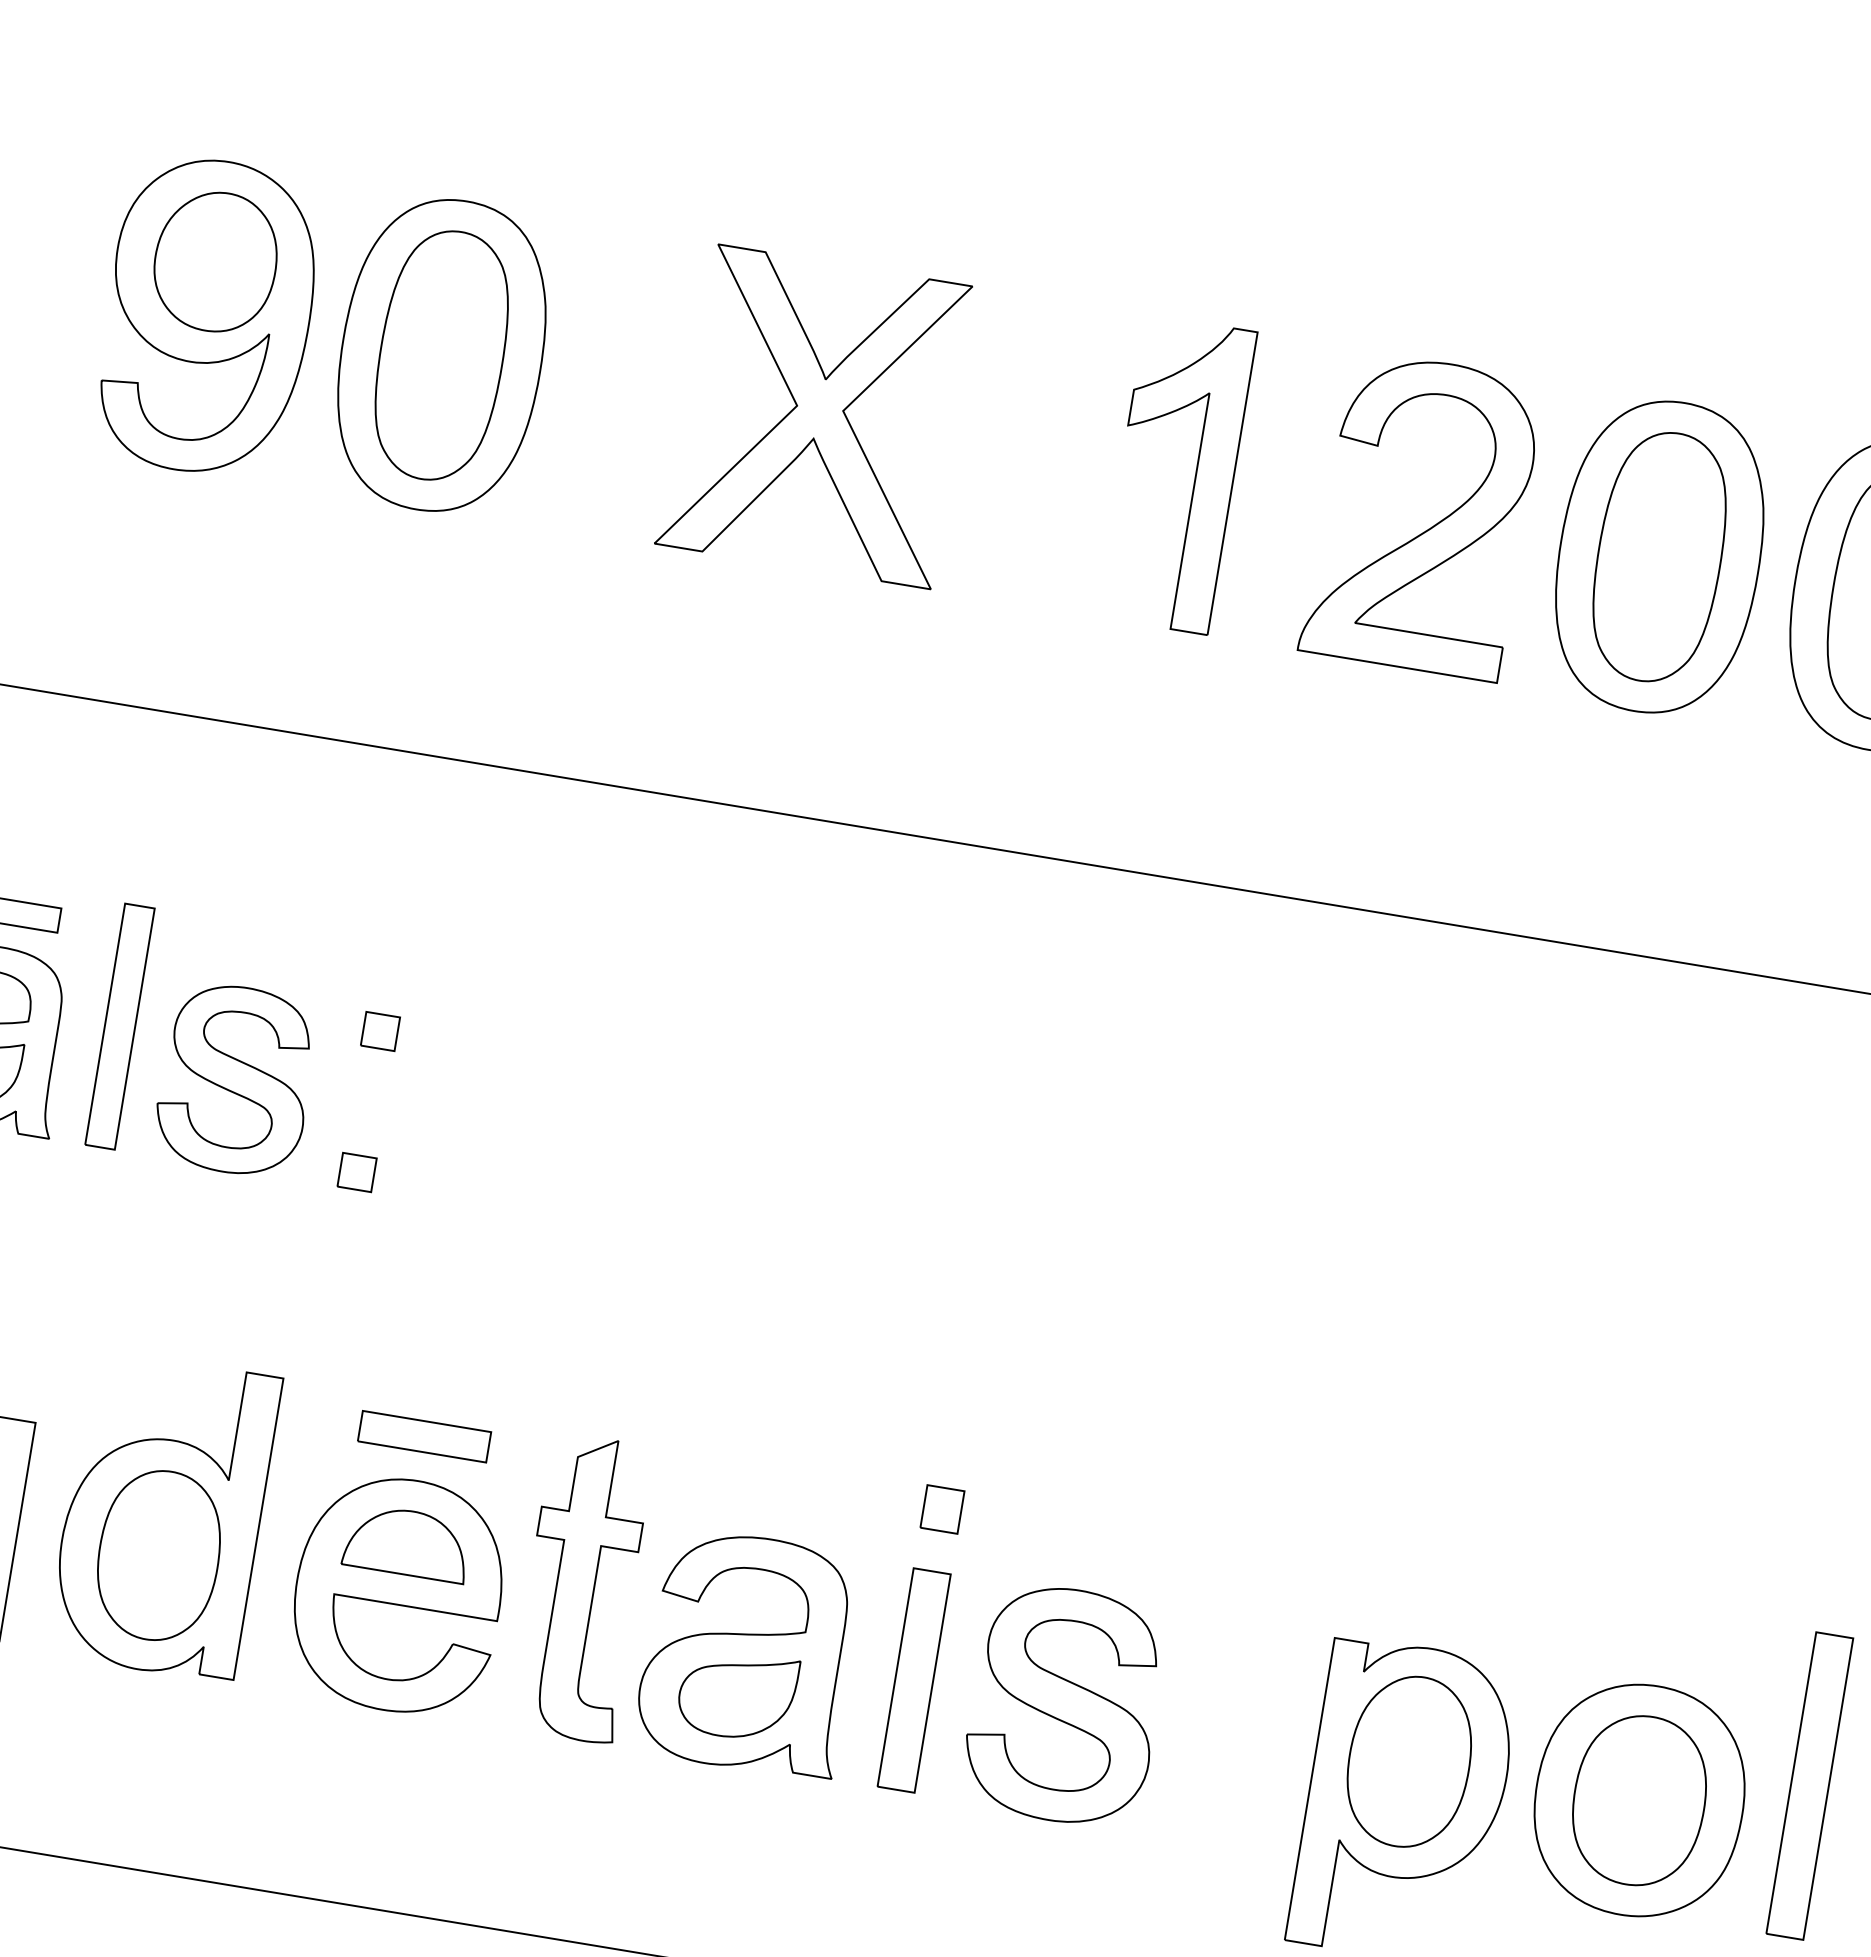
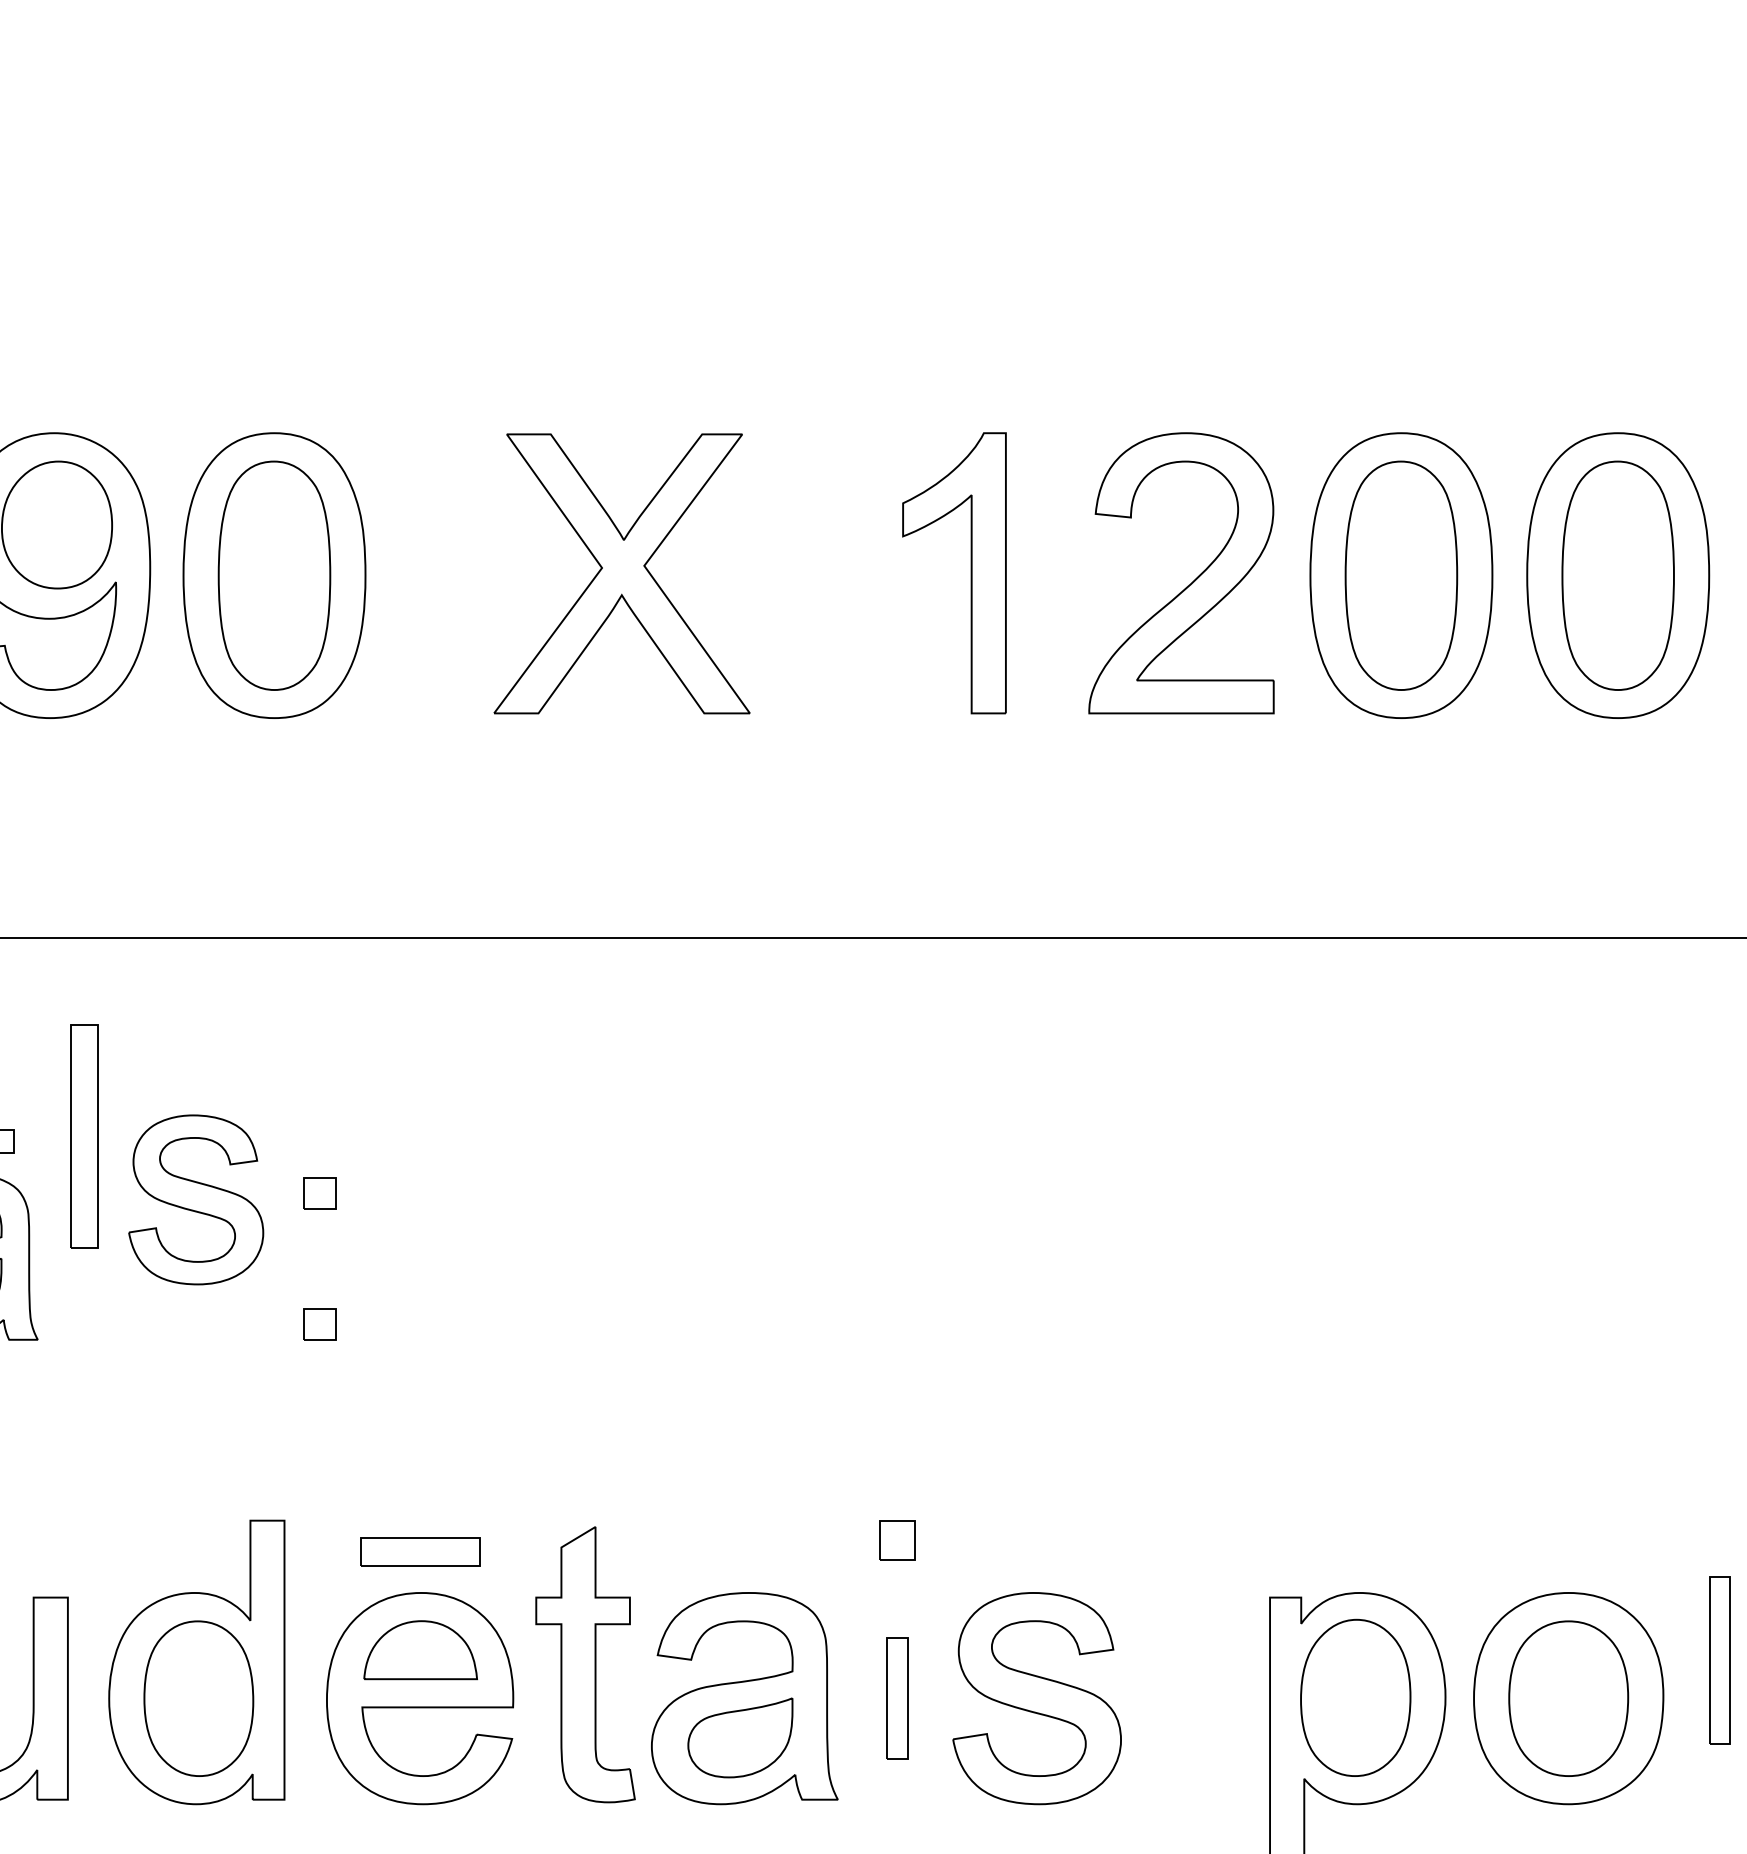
part: (119, 1026) -> (84, 1136), moved
part: (236, 1079) -> (196, 1199), moved
part: (914, 1680) -> (897, 1698), size x0.6
part: (1809, 1786) -> (1719, 1660), size x0.6

